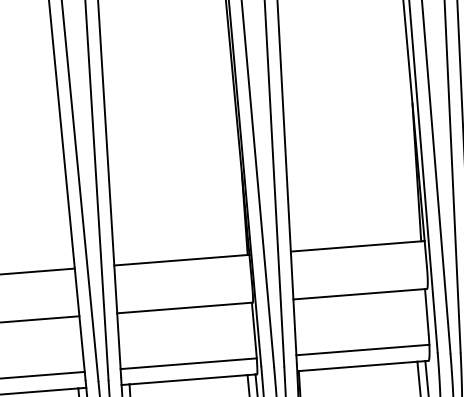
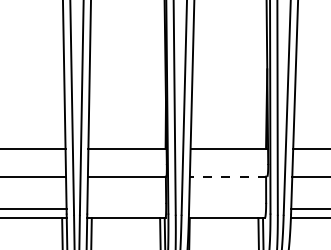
line: (360, 293) -> (228, 176), solid -> dashed
line: (362, 349) -> (227, 208), removed
line: (188, 363) -> (126, 208), removed

